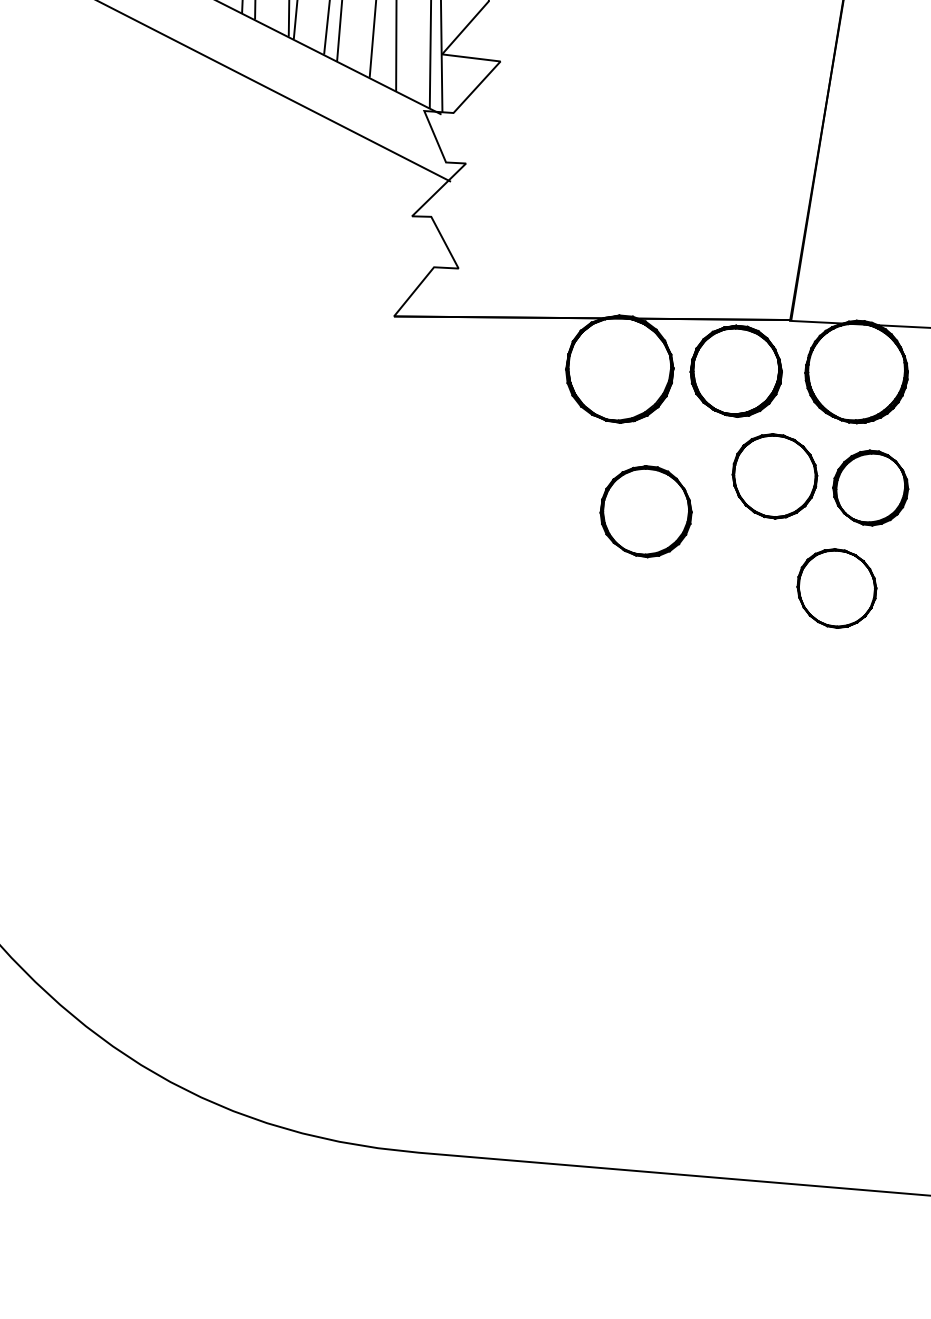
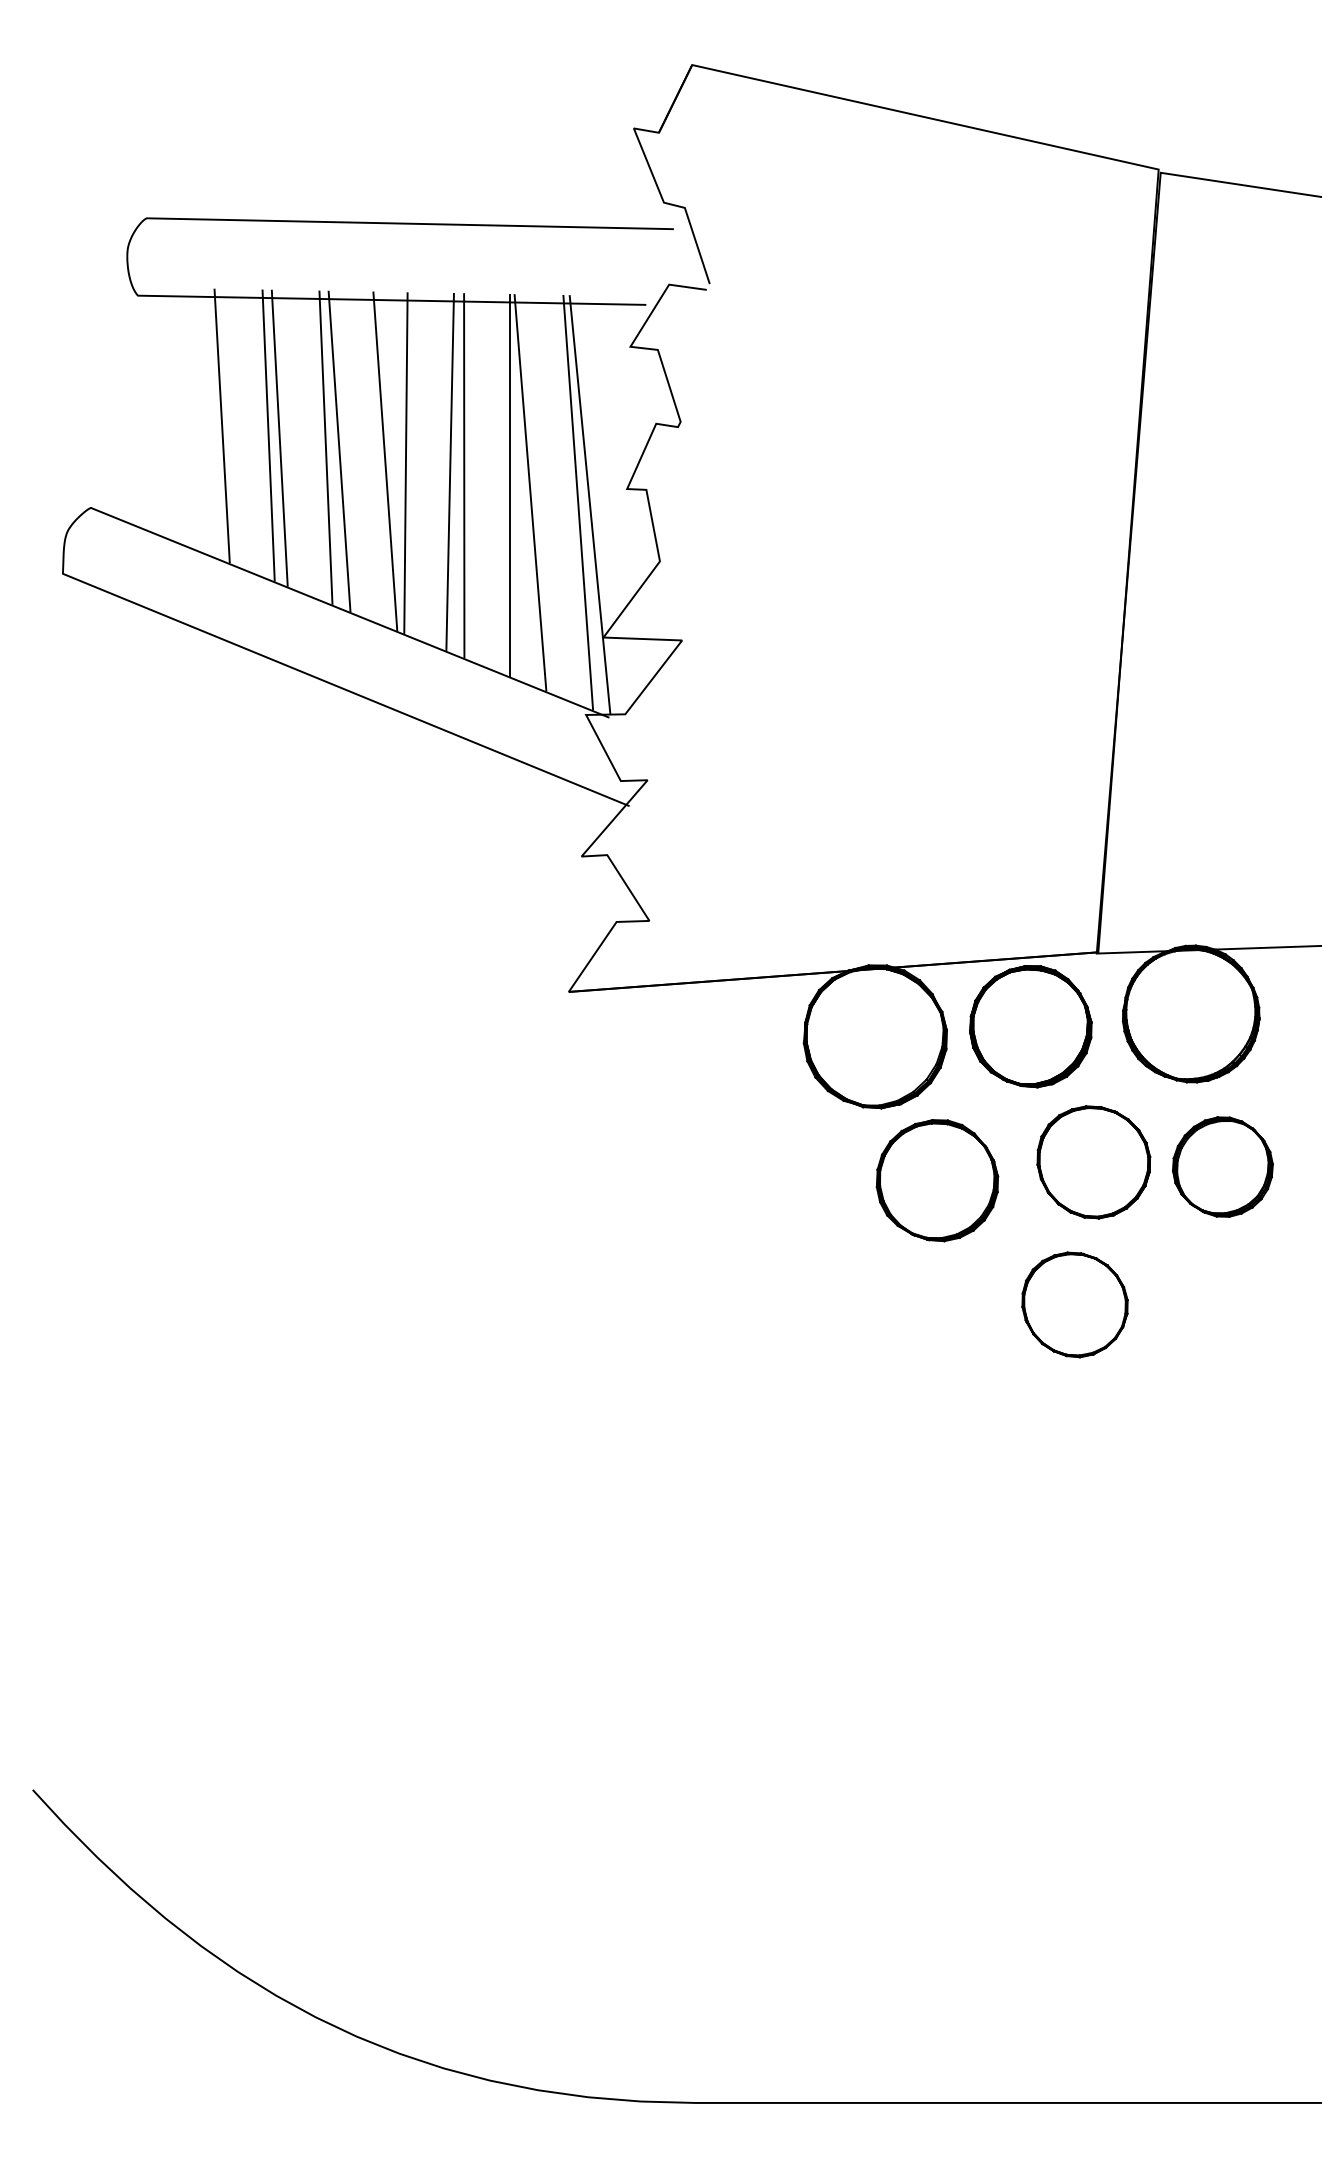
part: (646, 511) -> (937, 1180), moved
part: (836, 588) -> (1074, 1304), moved

